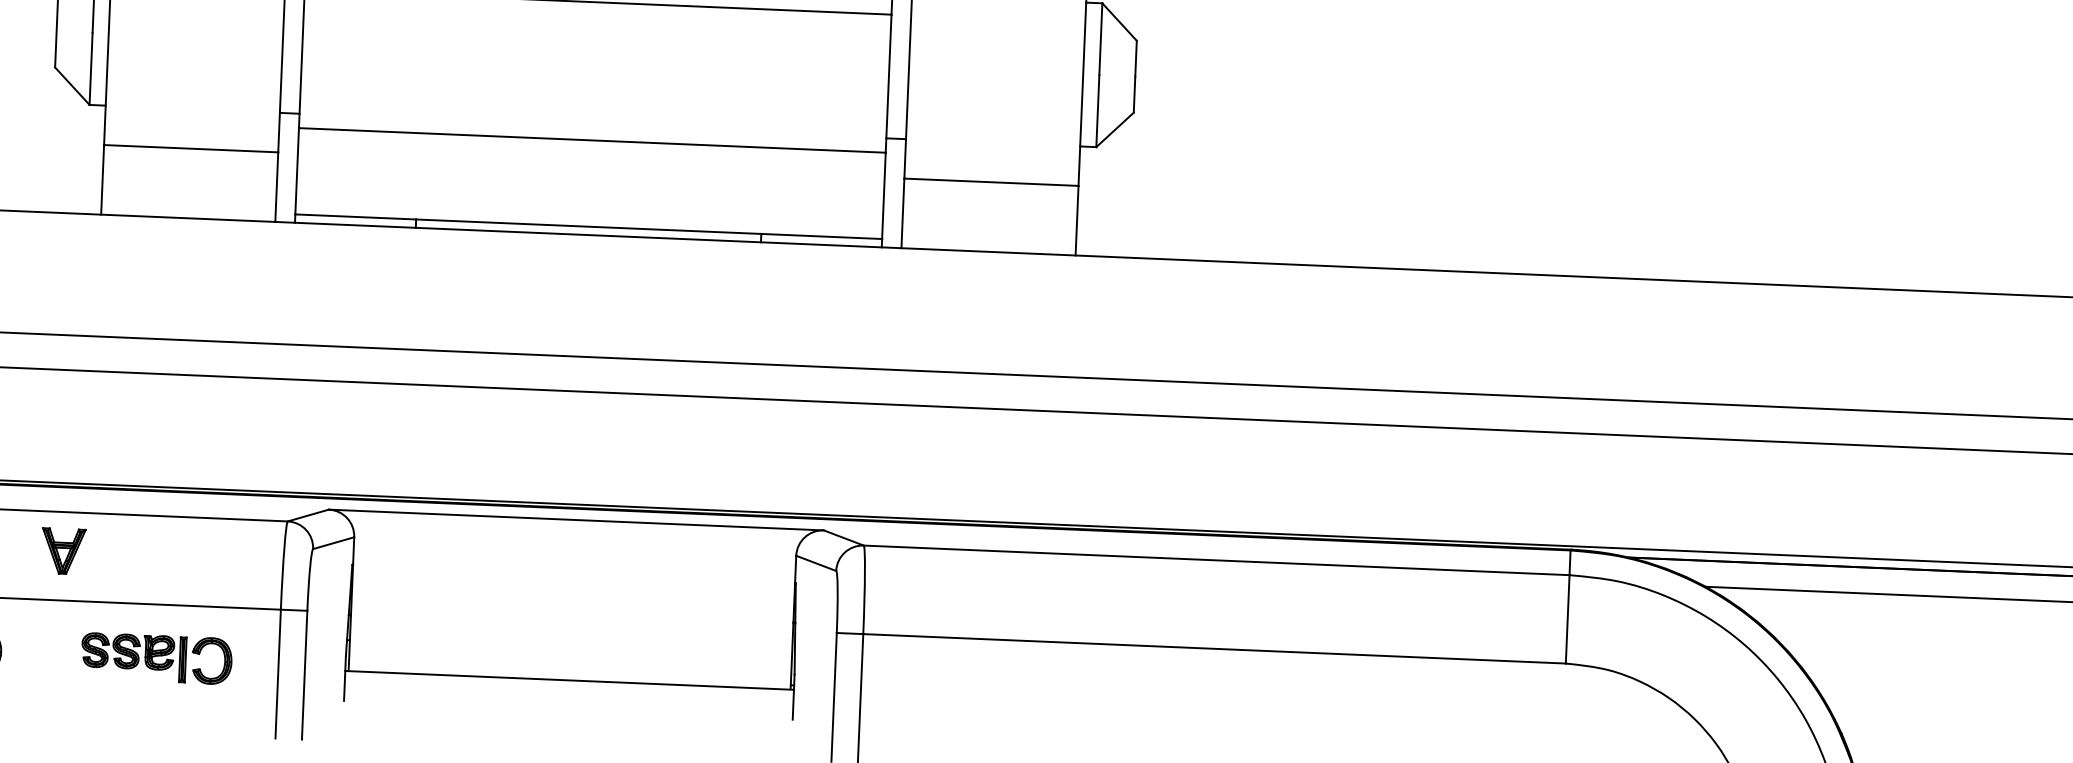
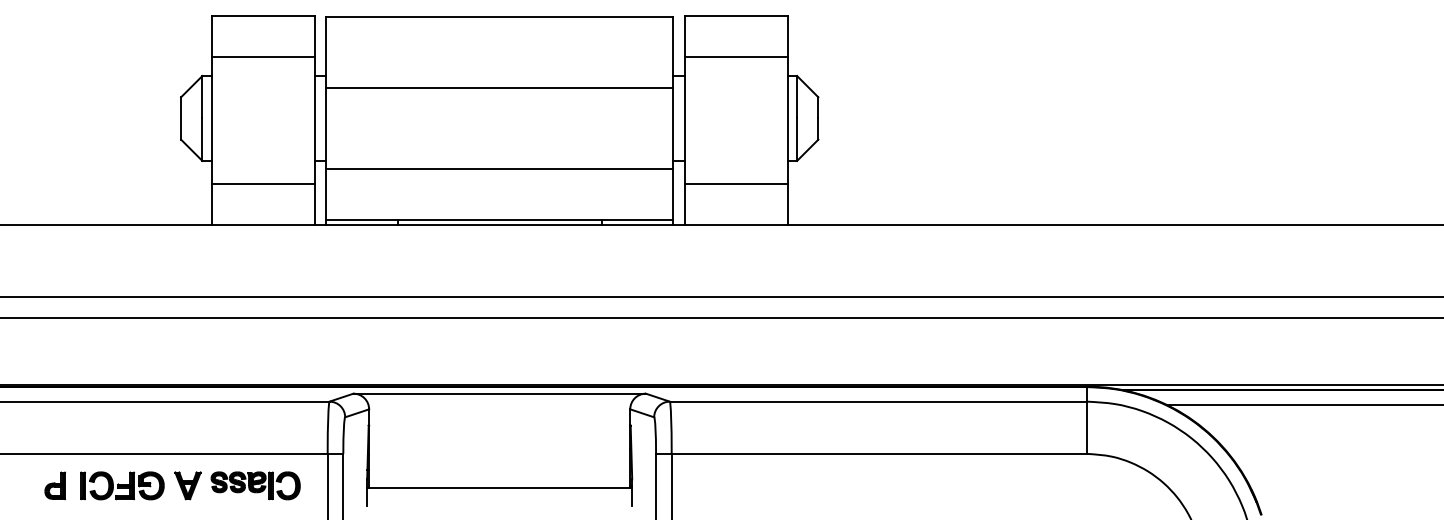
part: (62, 550) -> (187, 485), moved

